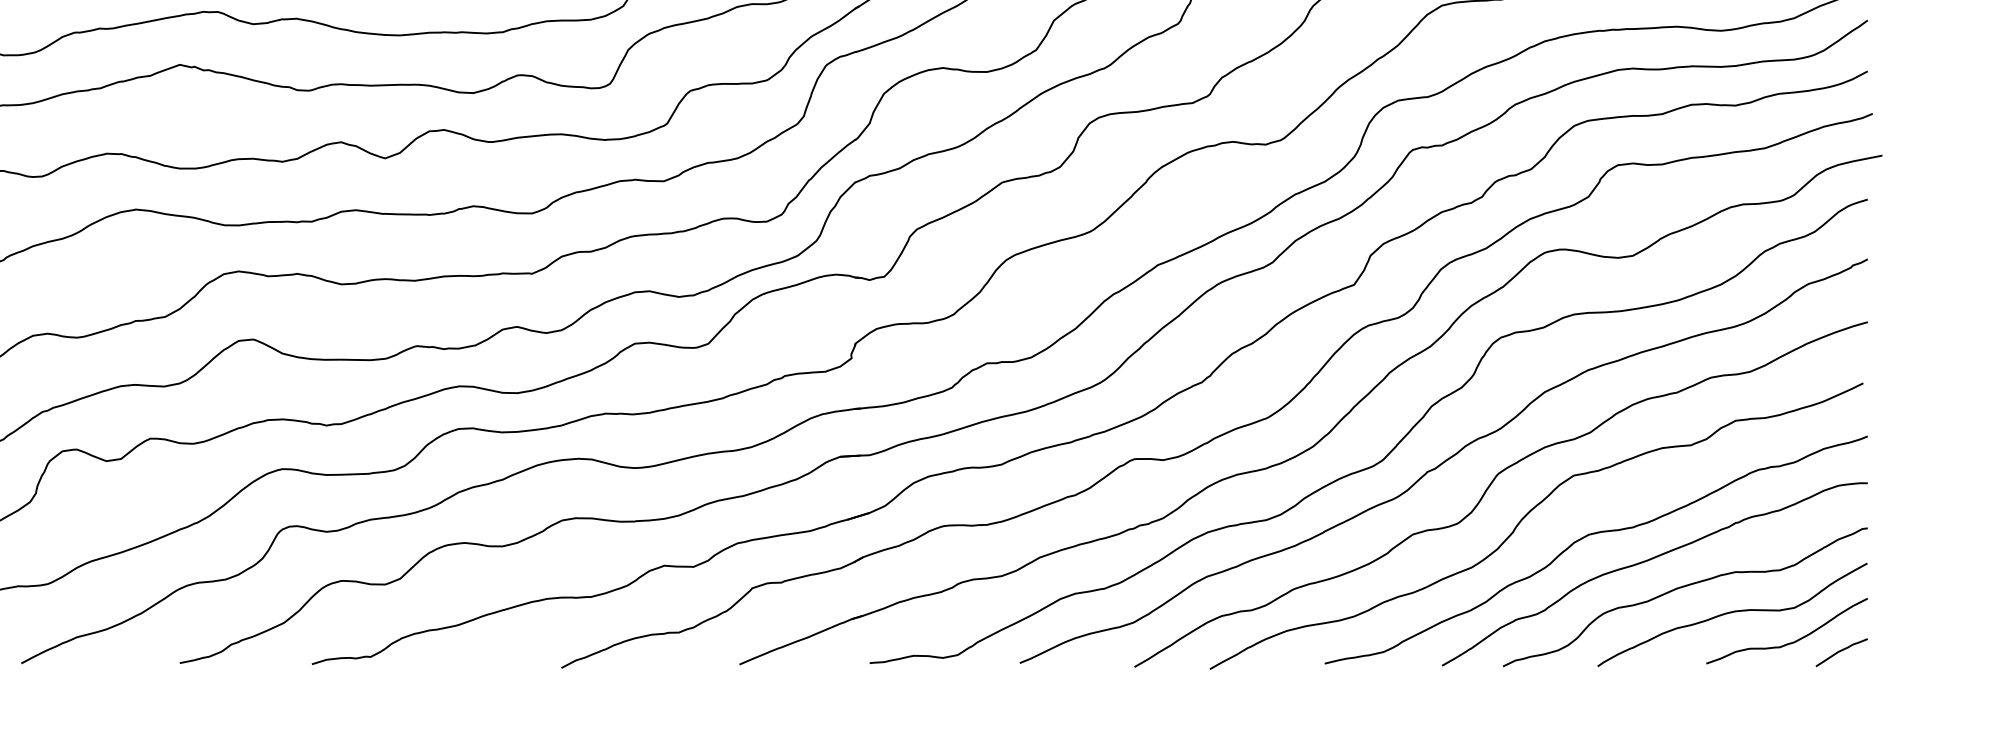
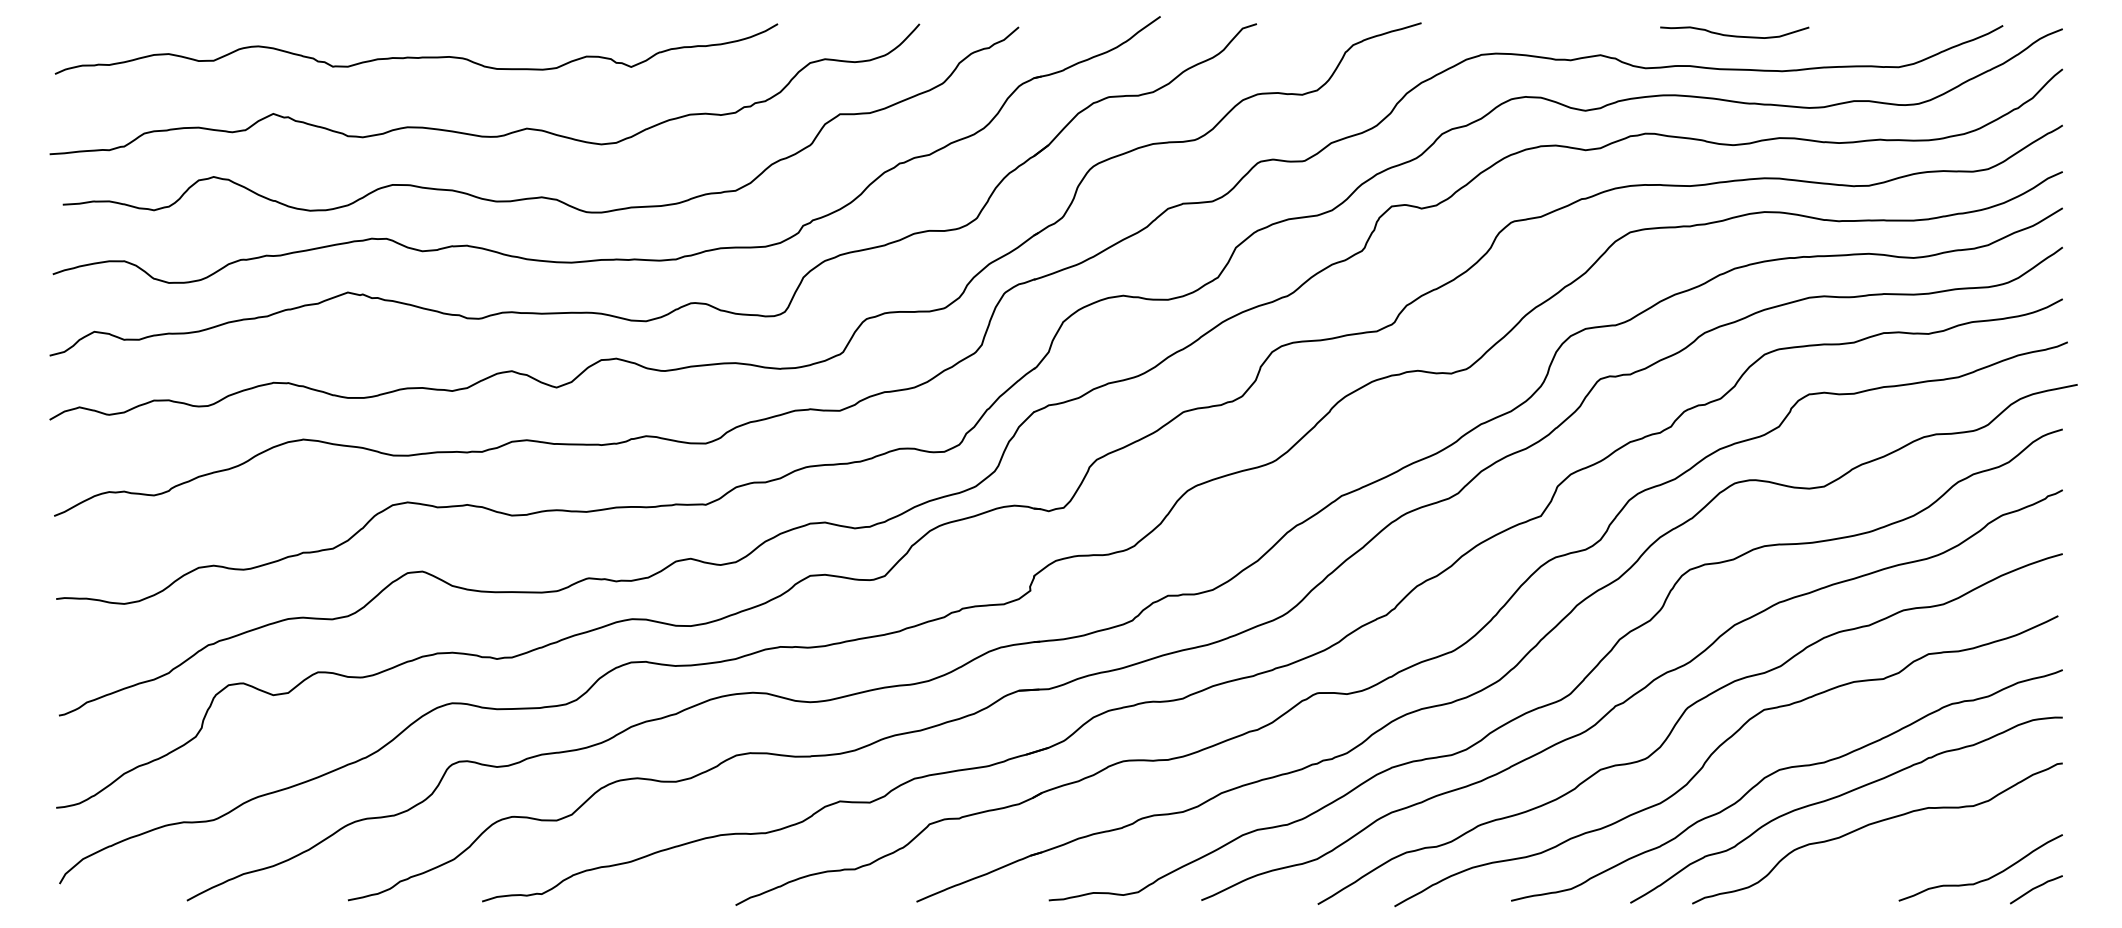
curve: (1732, 613) -> (1925, 849), removed

